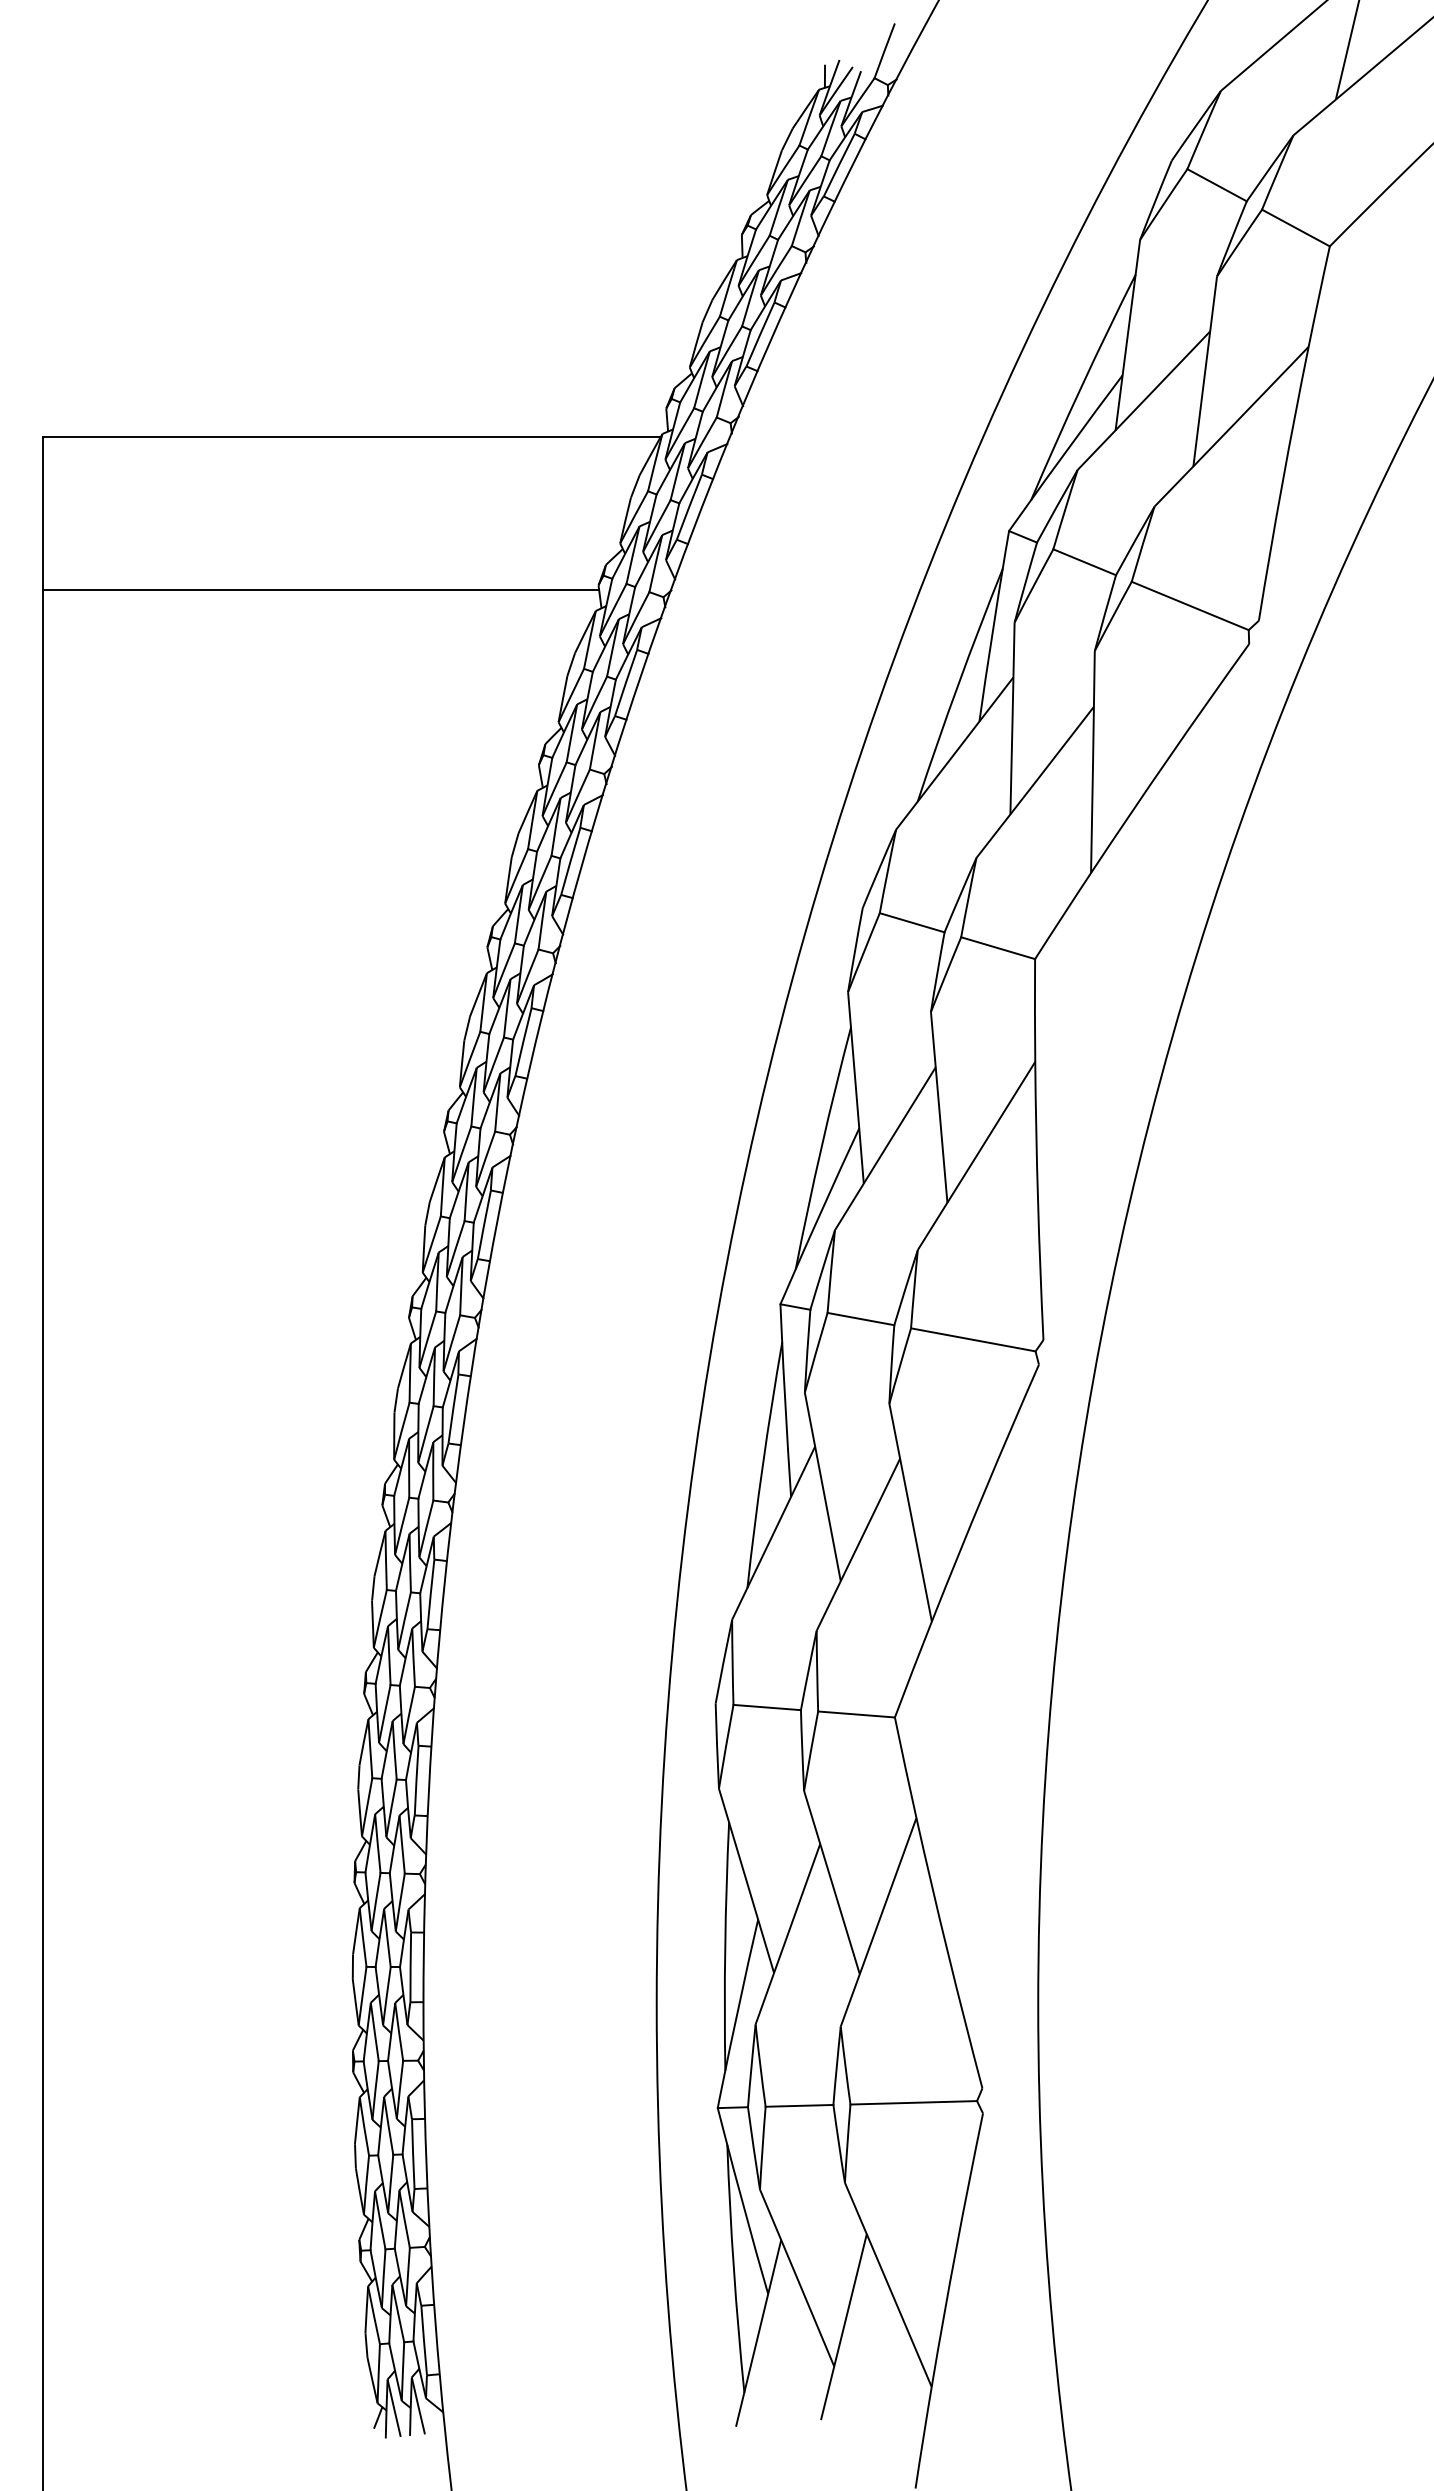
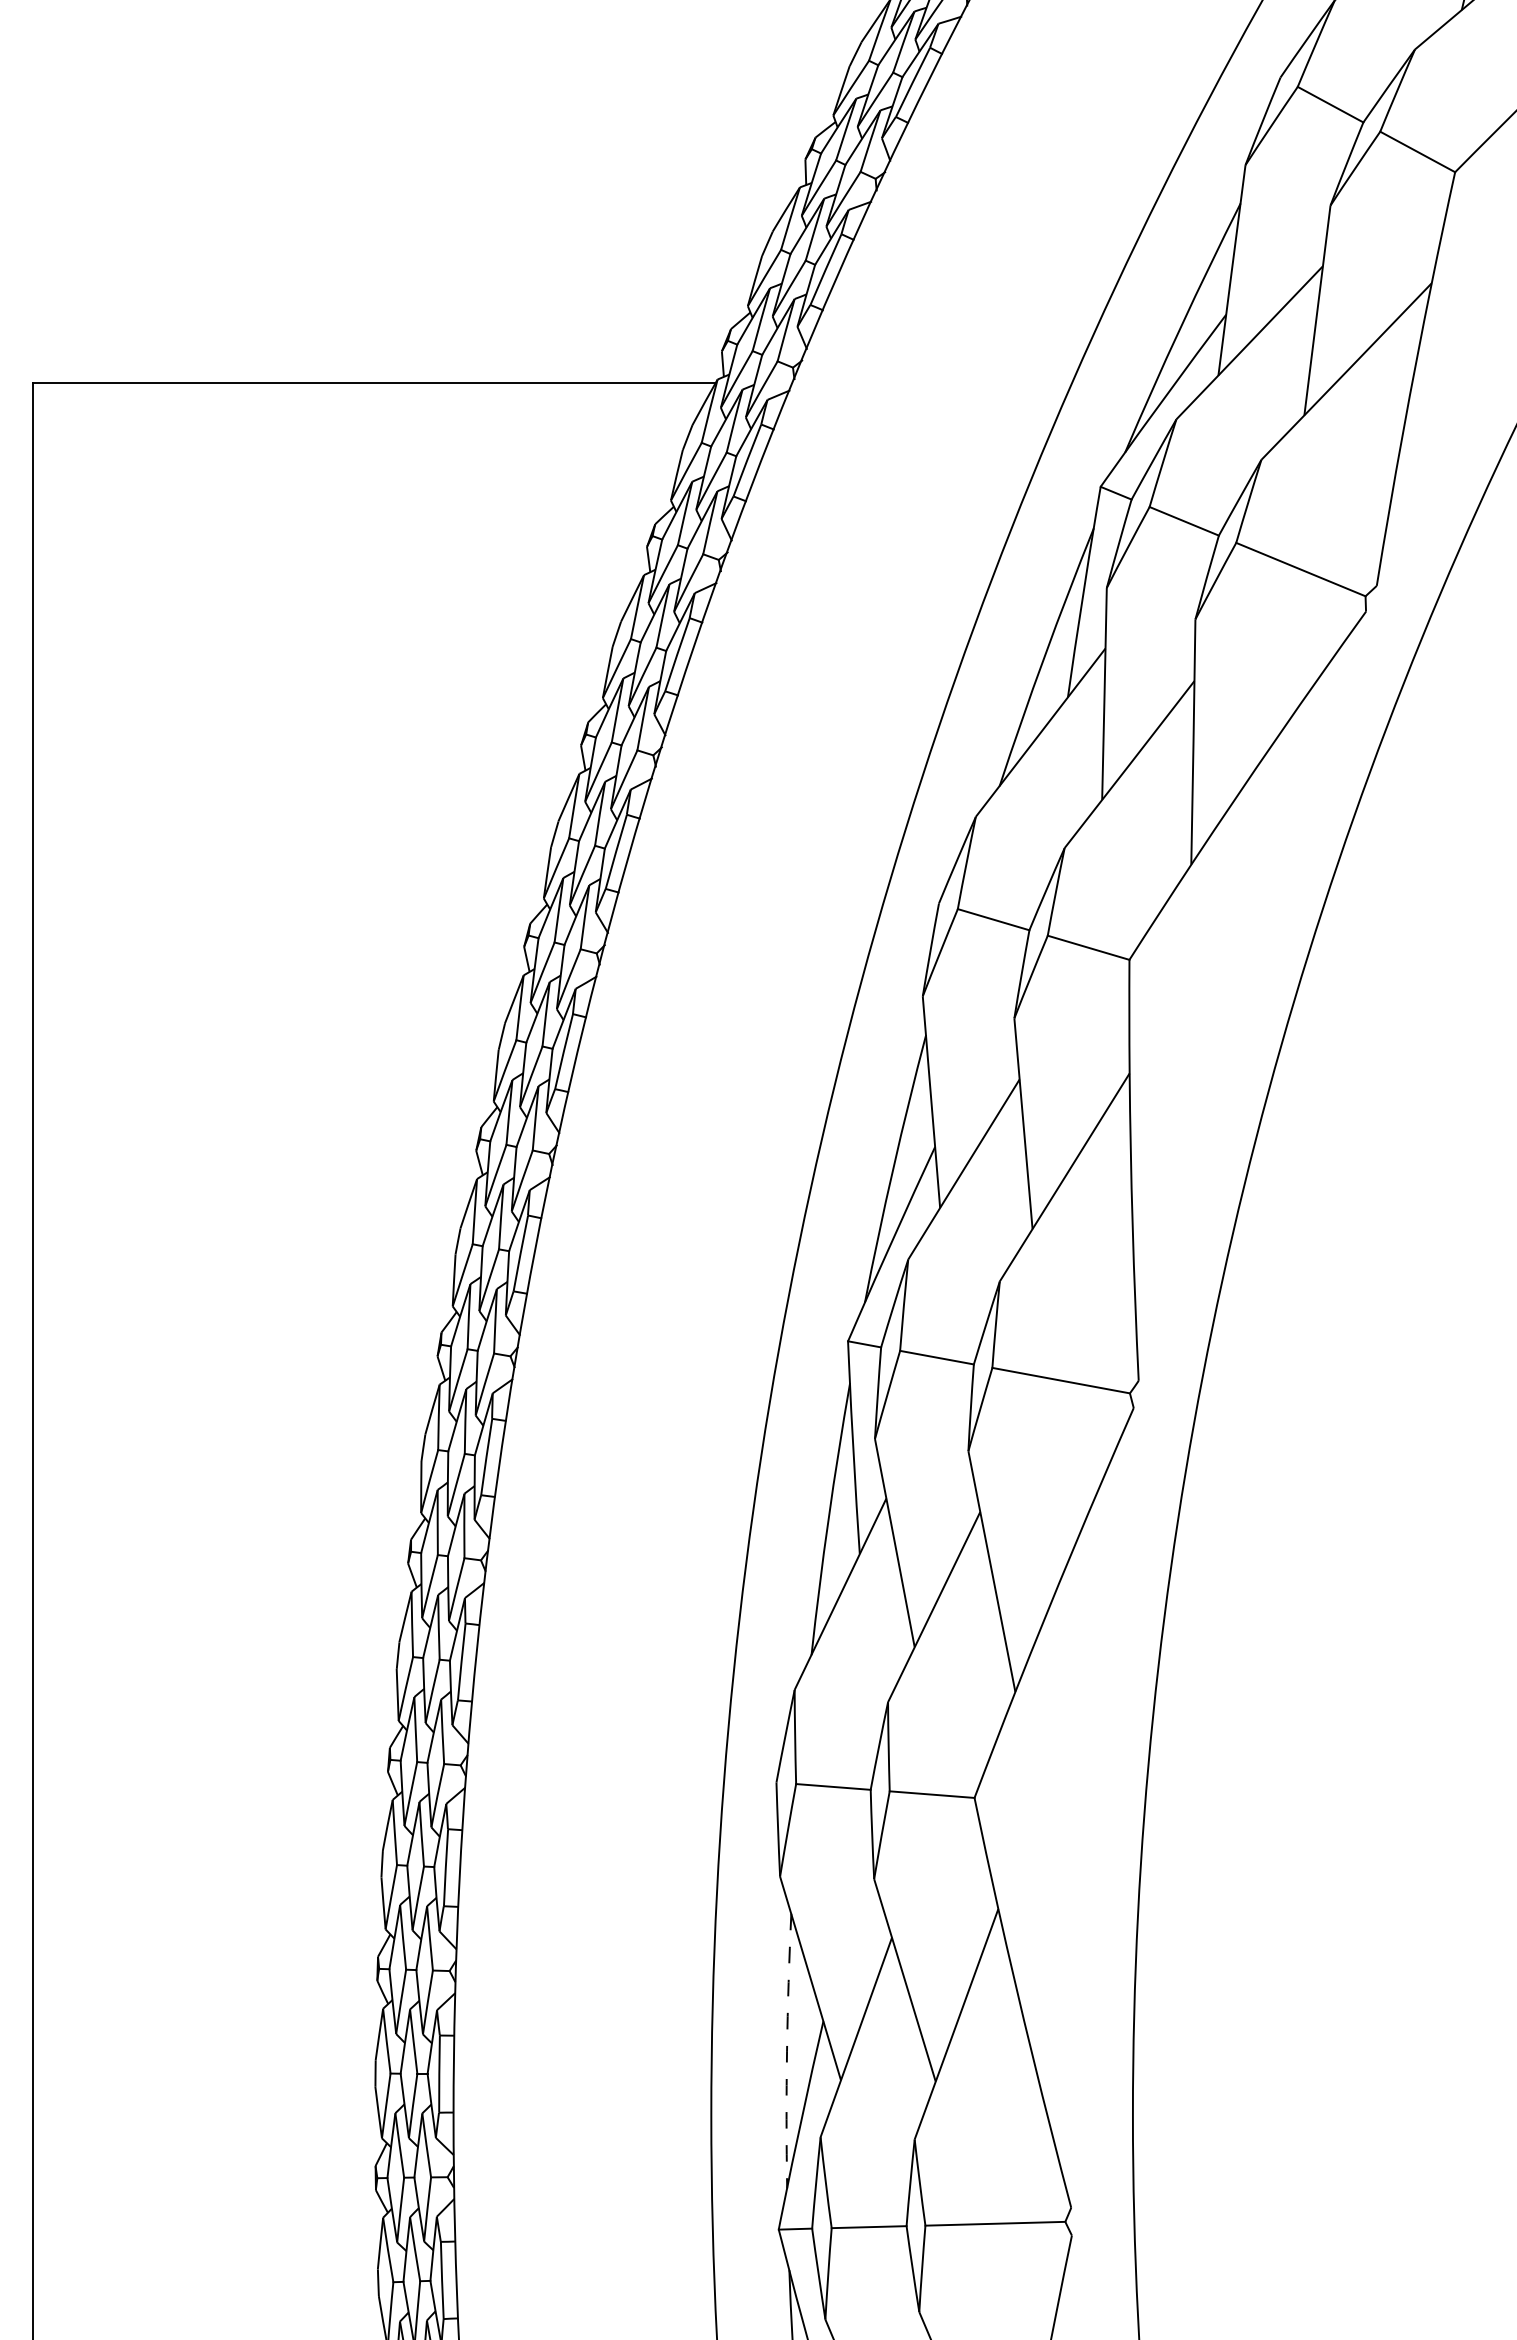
line: (320, 589) -> (339, 551), removed
arc: (725, 1946) -> (787, 2051), solid -> dashed

